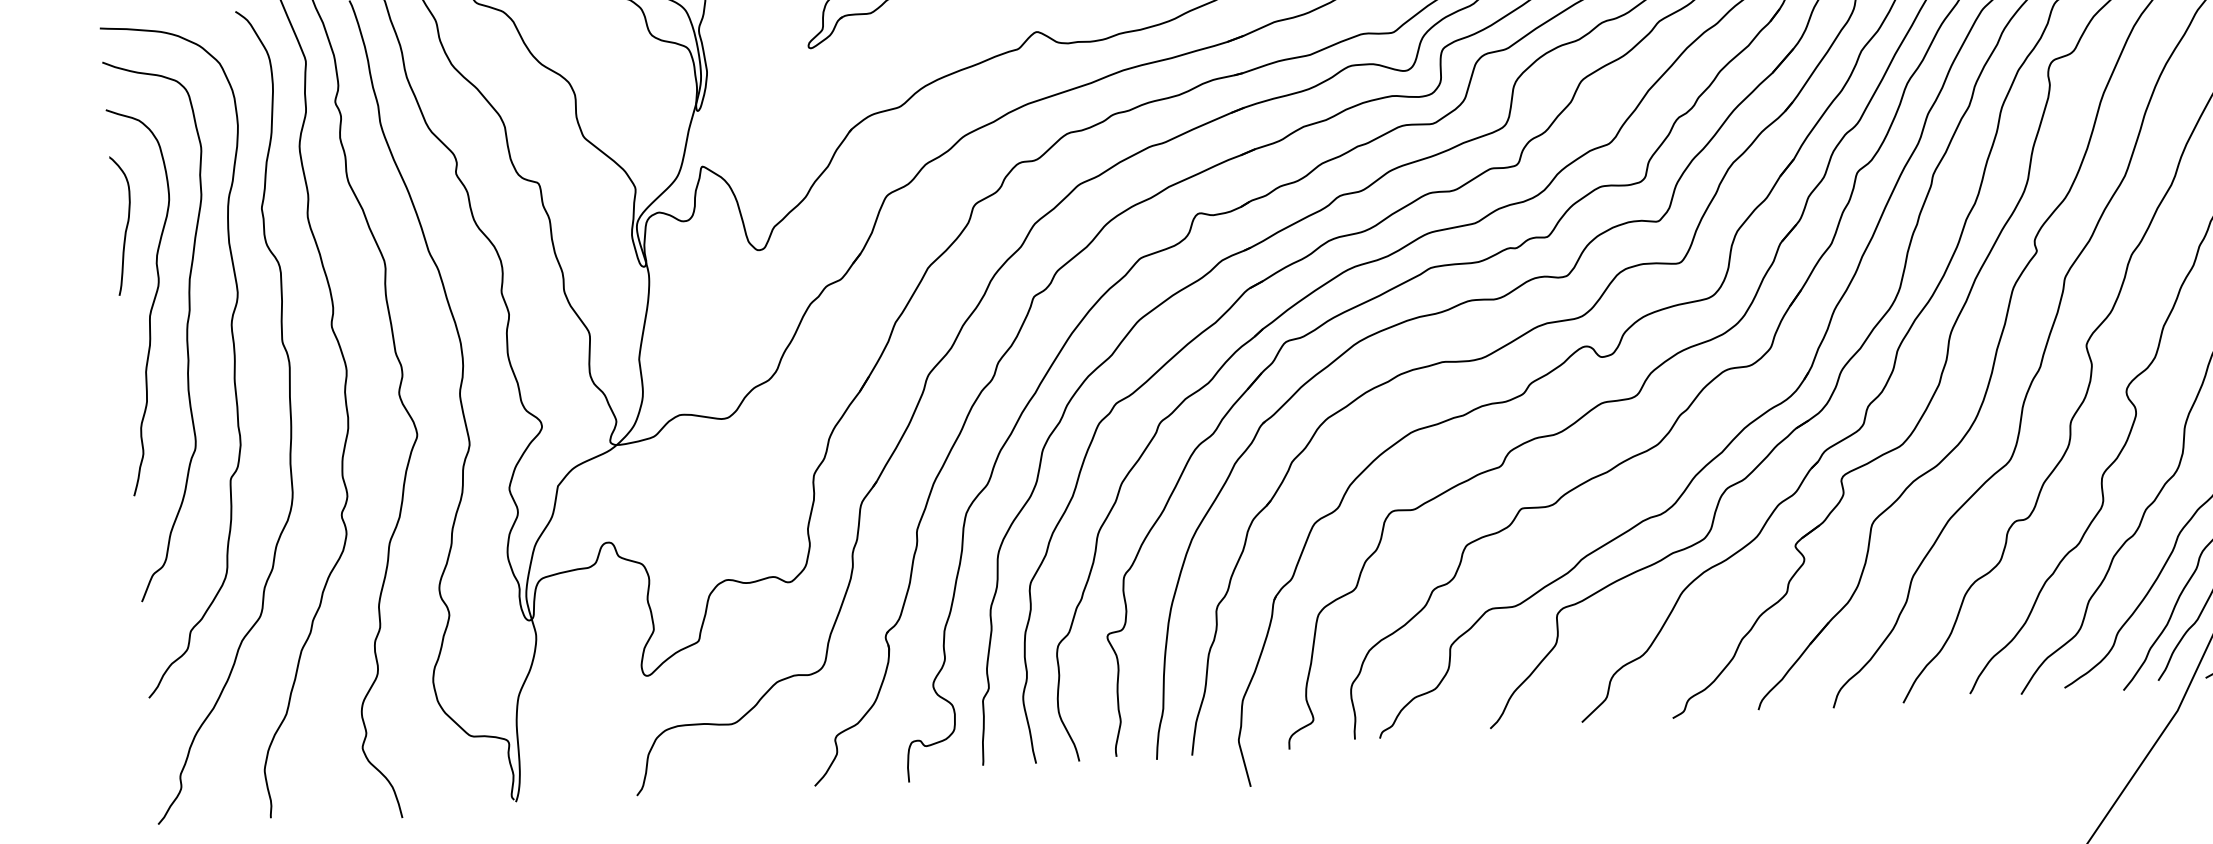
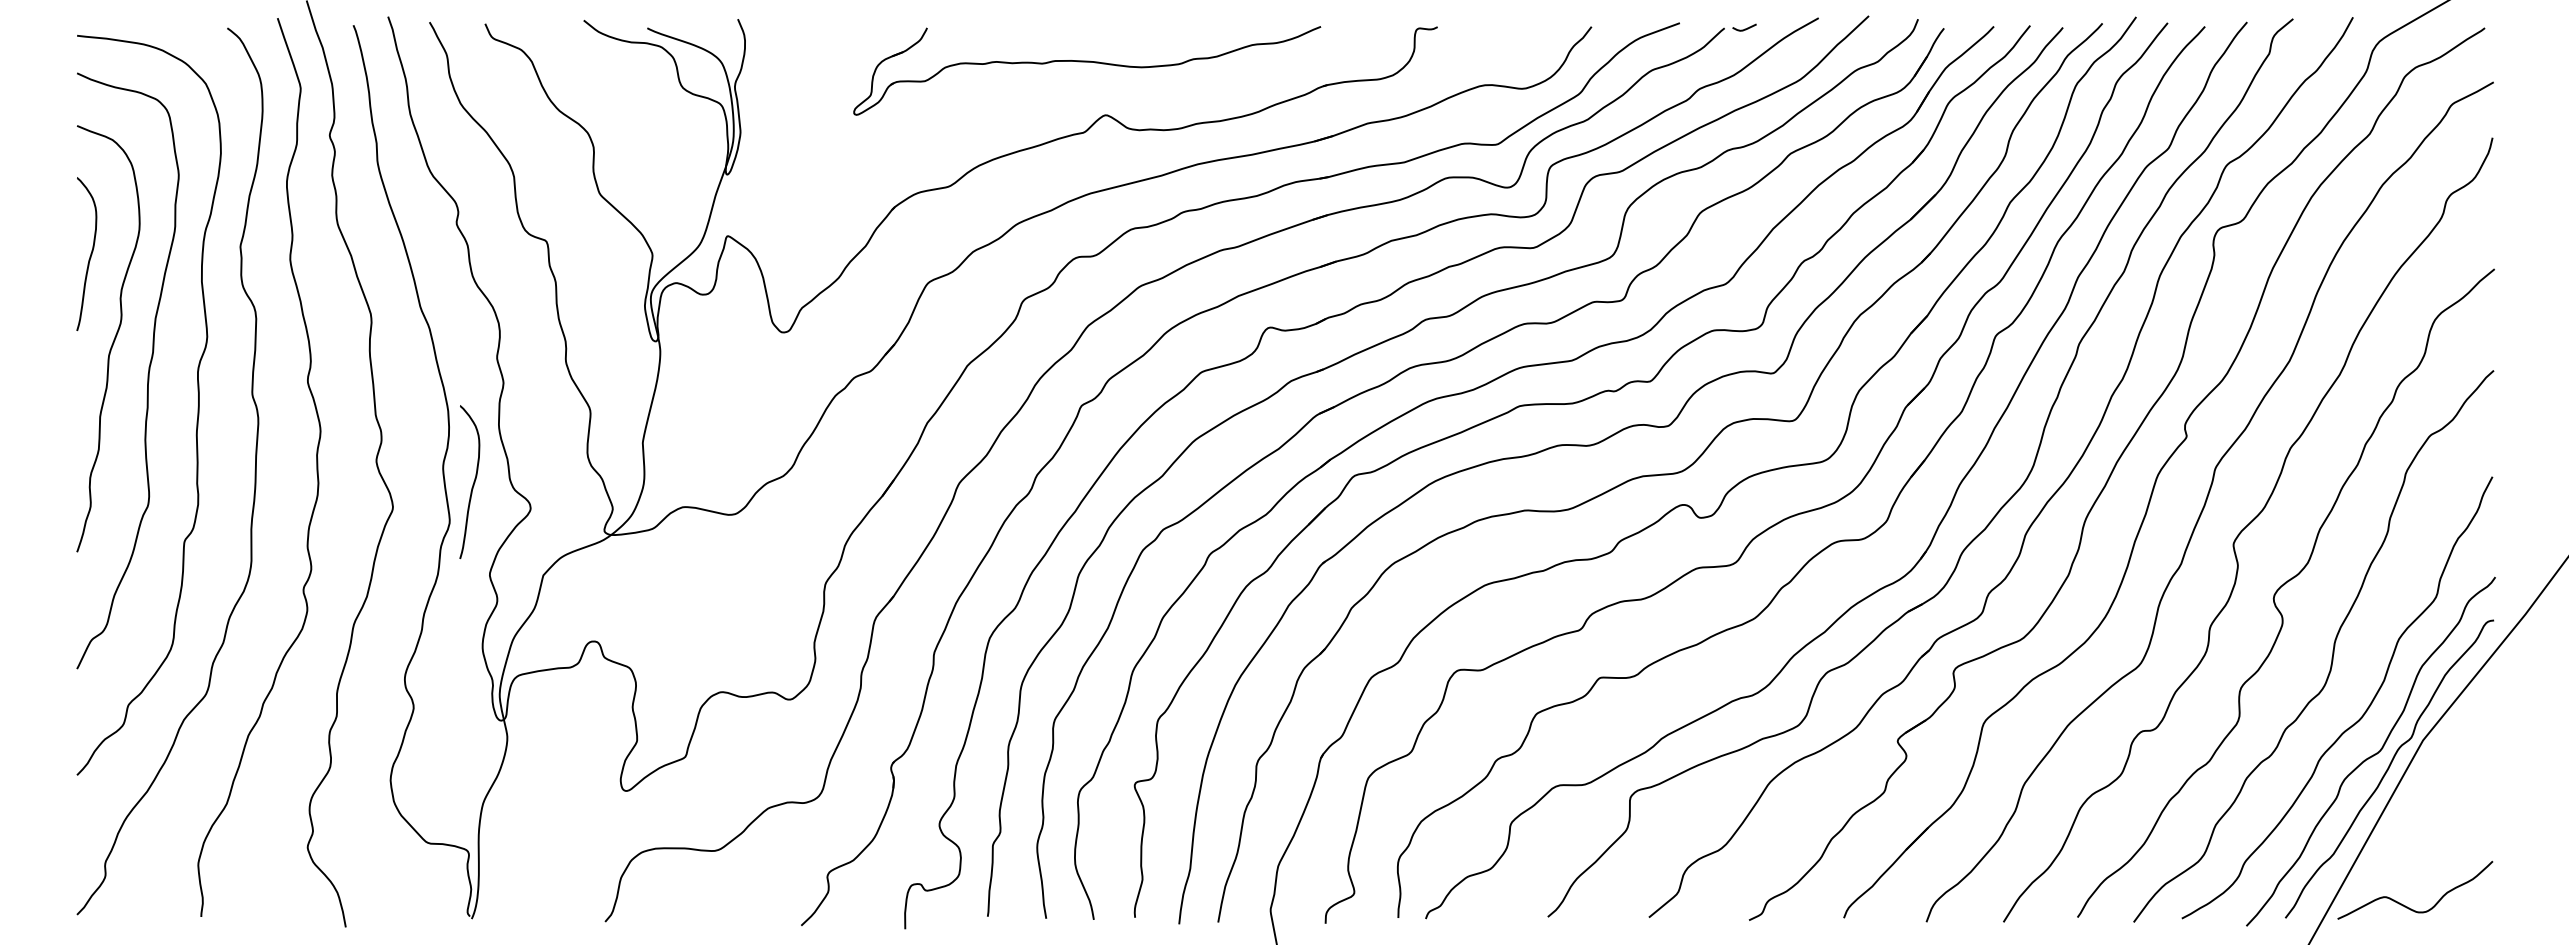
curve: (487, 408) -> (472, 484), added

